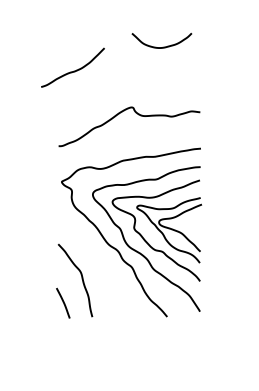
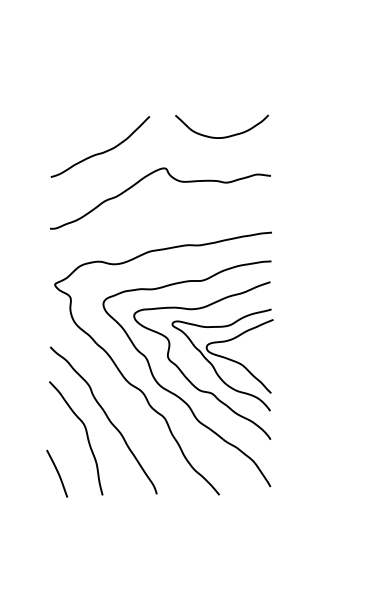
curve: (163, 46) -> (224, 135), moved
curve: (73, 70) -> (101, 151), moved
curve: (94, 267) -> (105, 417), added

